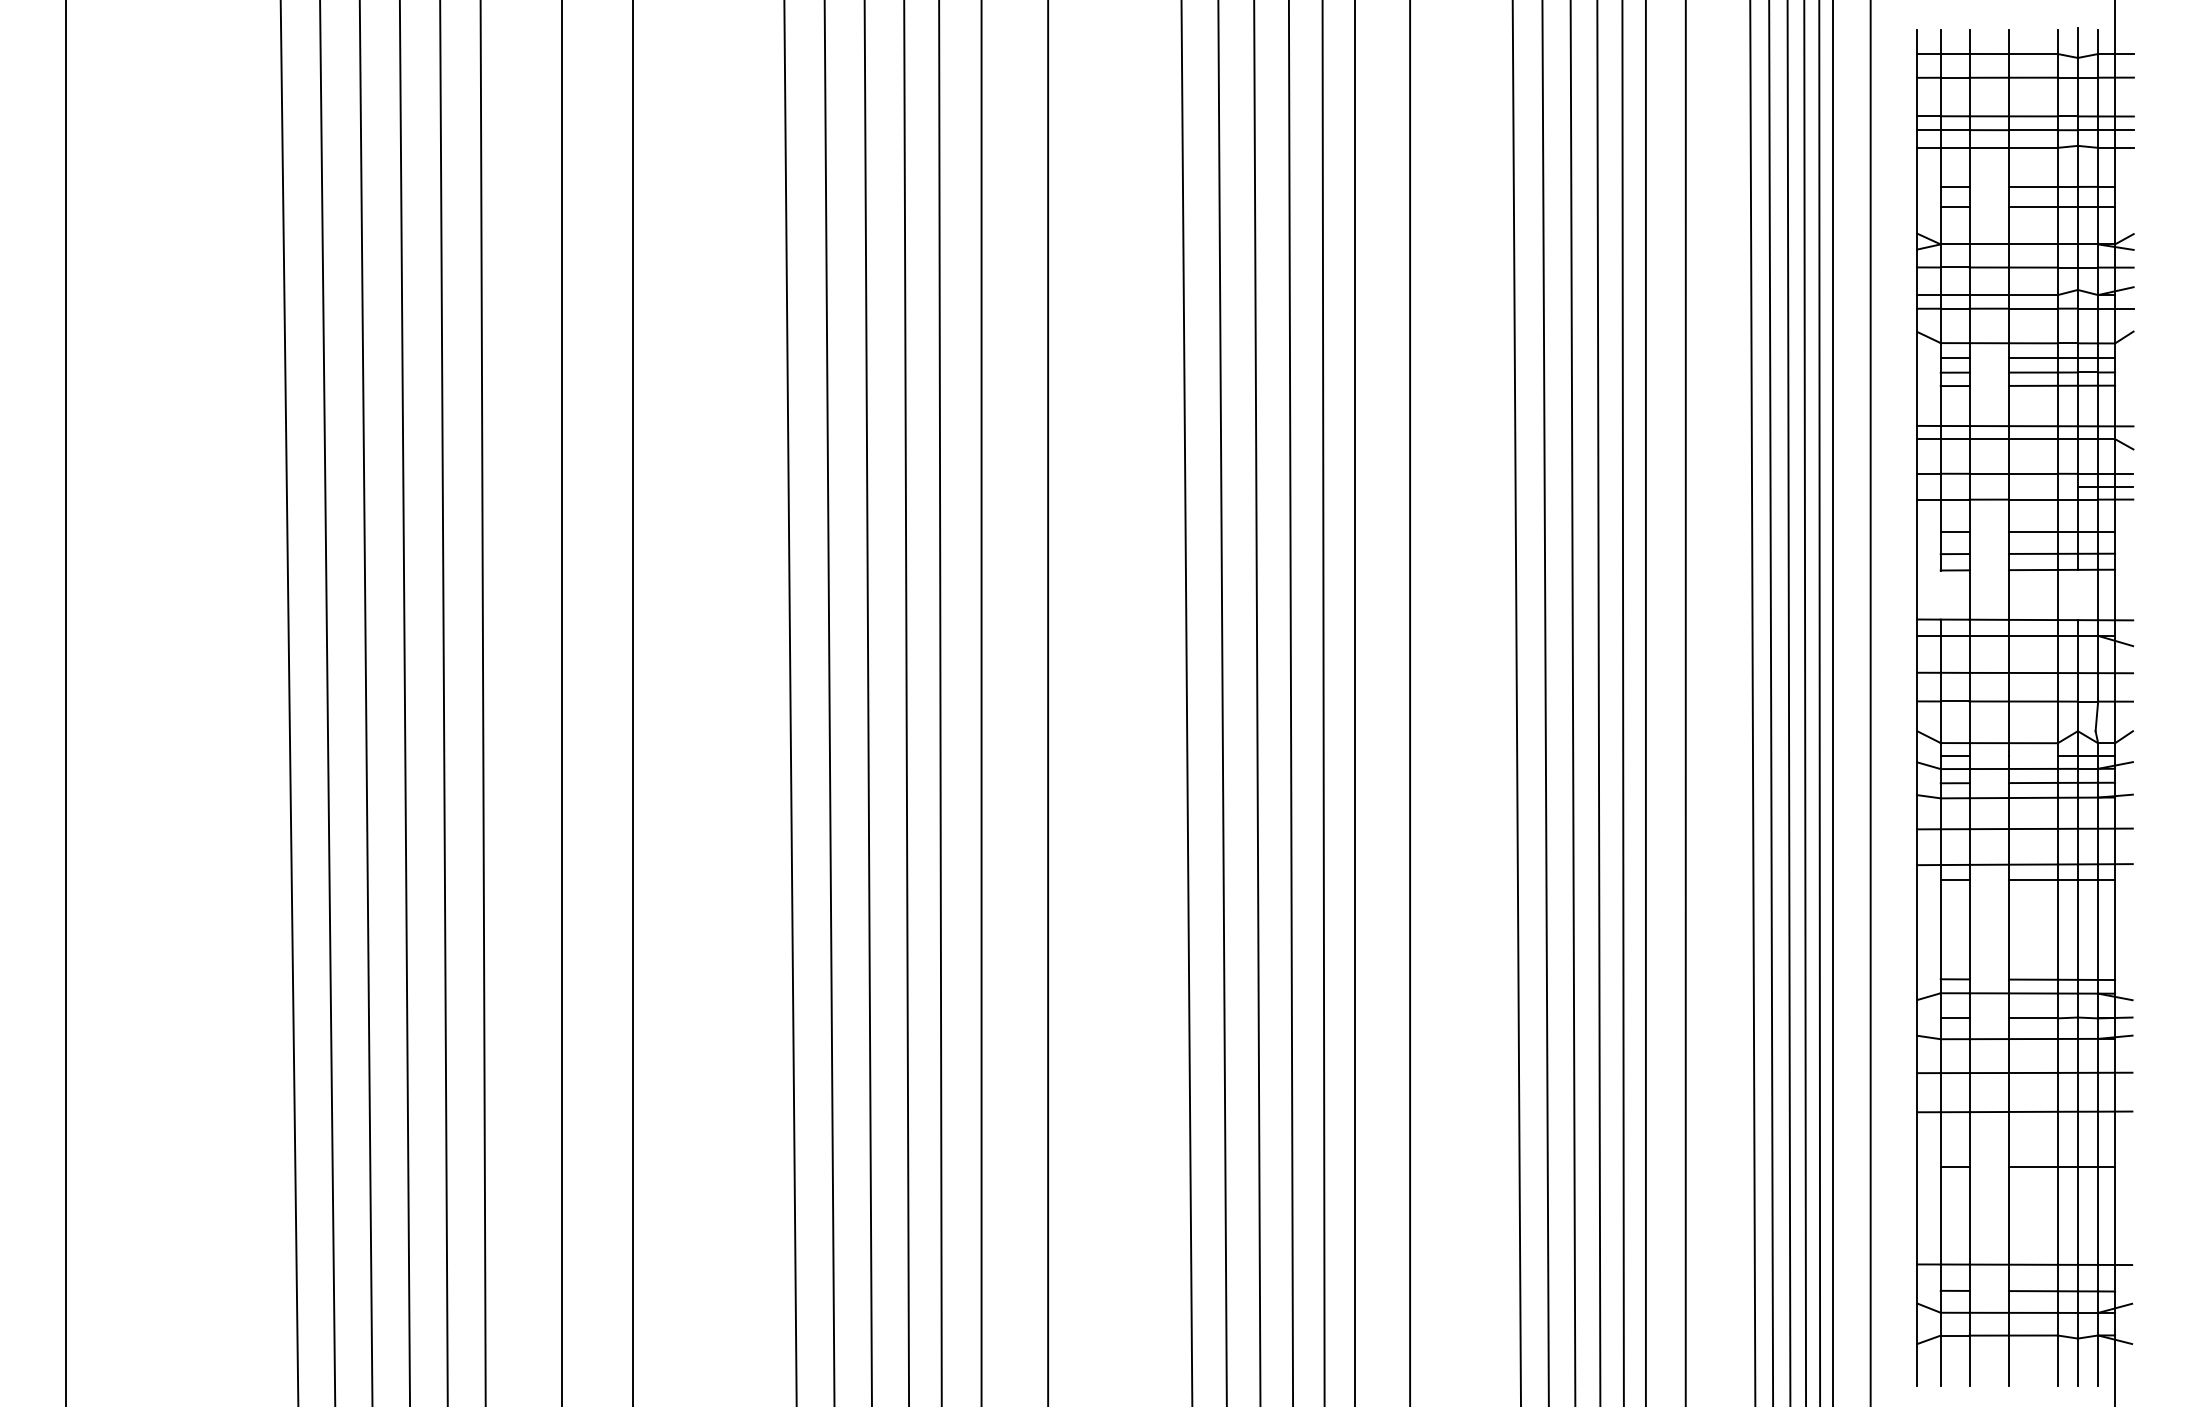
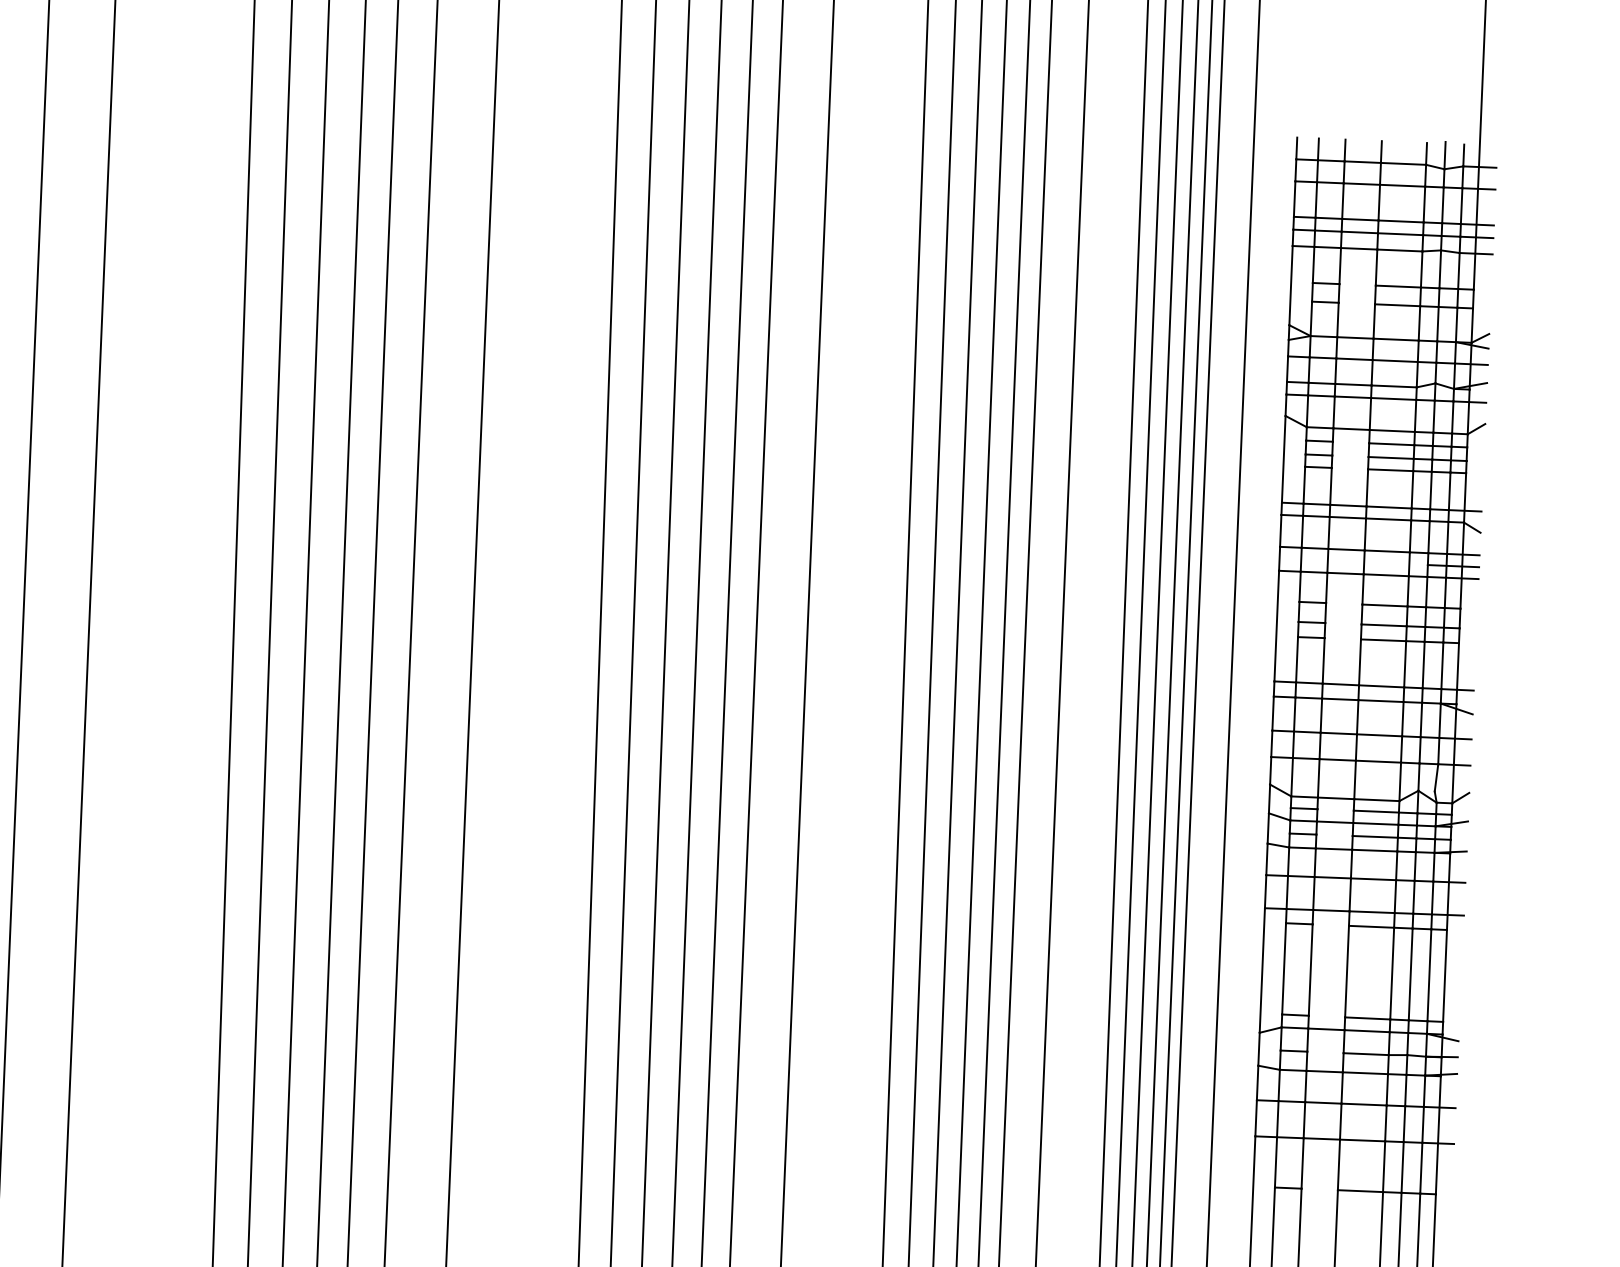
line: (1940, 594) -> (1296, 659), added
line: (2077, 594) -> (1423, 664), added
line: (2032, 755) -> (1375, 811), added

